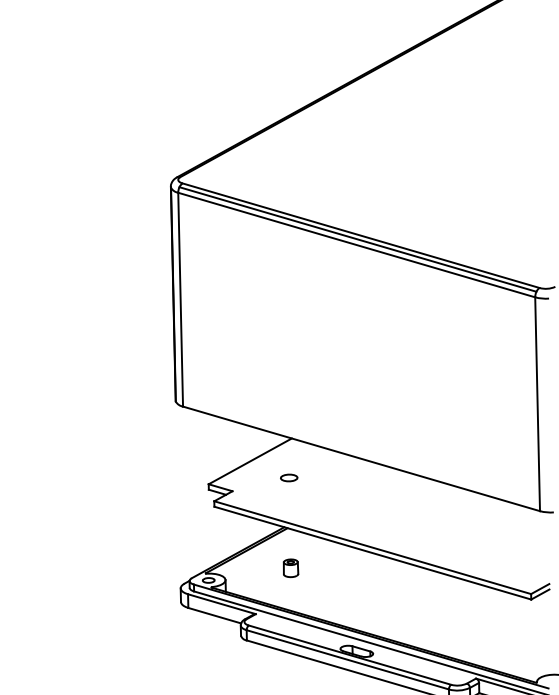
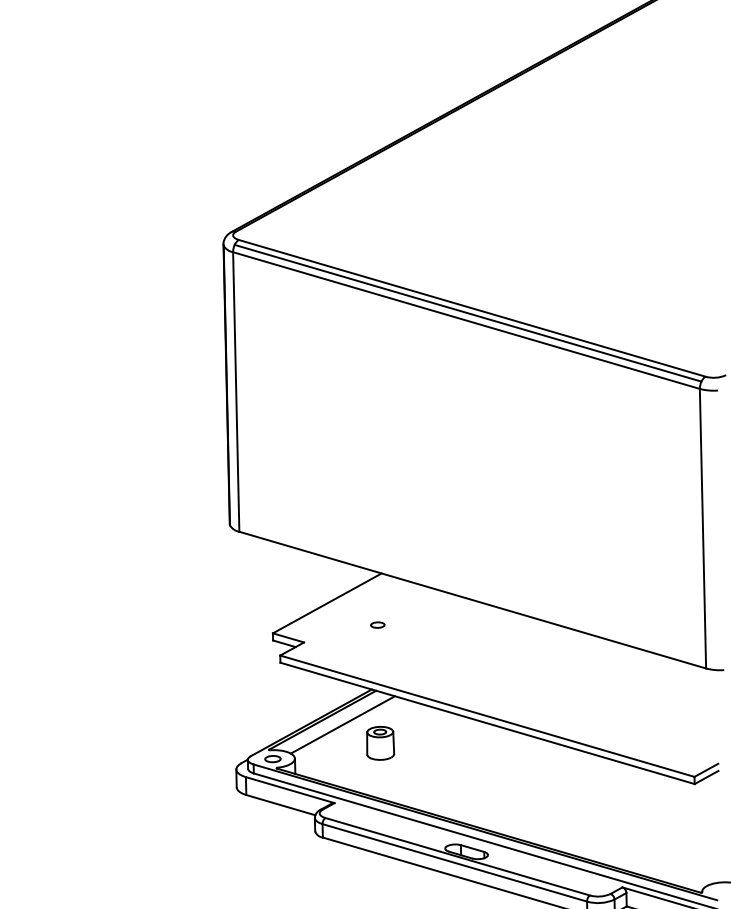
part: (288, 477) -> (377, 624), size x0.62
line: (262, 554) -> (343, 725), added
part: (290, 567) -> (379, 742), size x1.43

